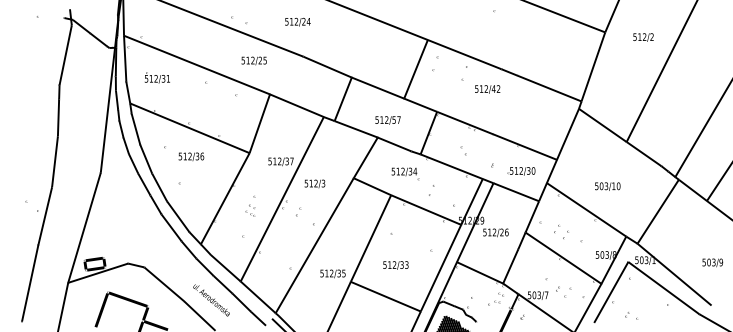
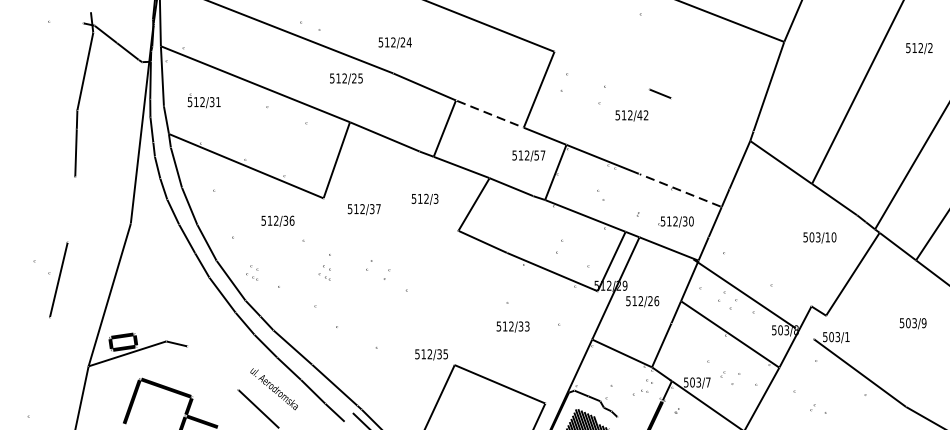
text: (297, 21) -> (394, 42), moved
text: (643, 37) -> (919, 48), moved
line: (464, 54) -> (601, 70), removed
text: (253, 60) -> (345, 78), moved
line: (378, 88) -> (490, 114), solid -> dashed
line: (549, 88) -> (712, 114), removed
text: (387, 120) -> (528, 156), moved
line: (524, 147) -> (679, 191), solid -> dashed
text: (191, 156) -> (278, 220), moved
line: (54, 161) -> (70, 209), removed
part: (405, 173) -> (525, 224), removed
text: (314, 183) -> (424, 198), moved
text: (607, 186) -> (819, 237), moved
line: (225, 198) -> (292, 257), removed
line: (282, 198) -> (366, 257), removed
line: (586, 209) -> (744, 293), moved
part: (194, 210) -> (252, 272), added
line: (370, 238) -> (480, 308), removed
line: (314, 245) -> (407, 317), removed
text: (712, 262) -> (912, 323), moved
text: (395, 265) -> (512, 327), moved
line: (440, 267) -> (570, 346), removed
line: (674, 274) -> (873, 355), removed
line: (30, 282) -> (39, 365), removed
line: (164, 284) -> (213, 368), removed
line: (610, 292) -> (791, 378), removed

